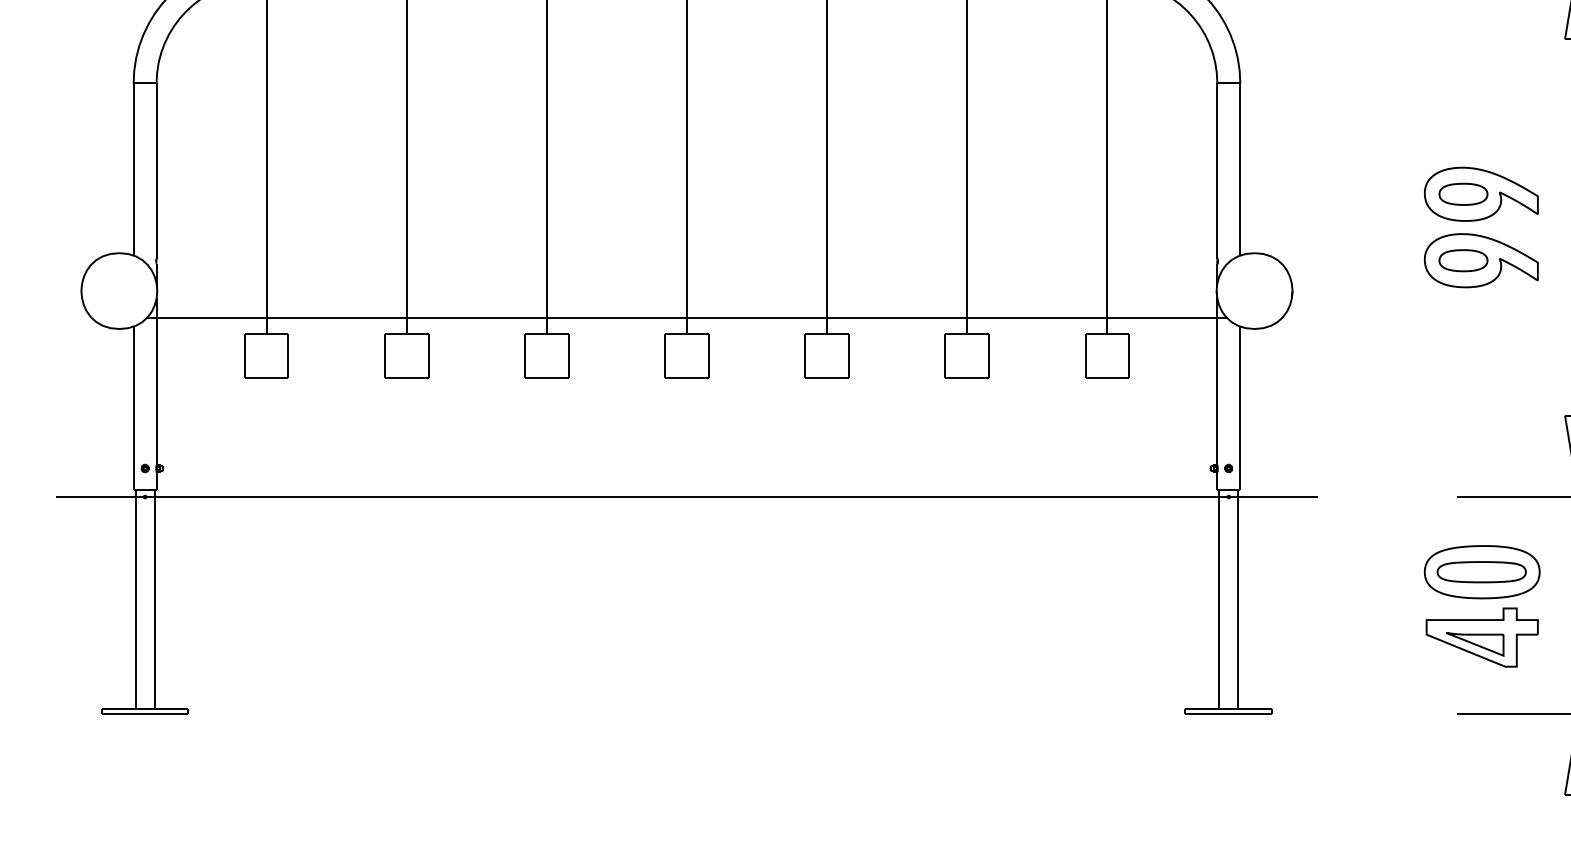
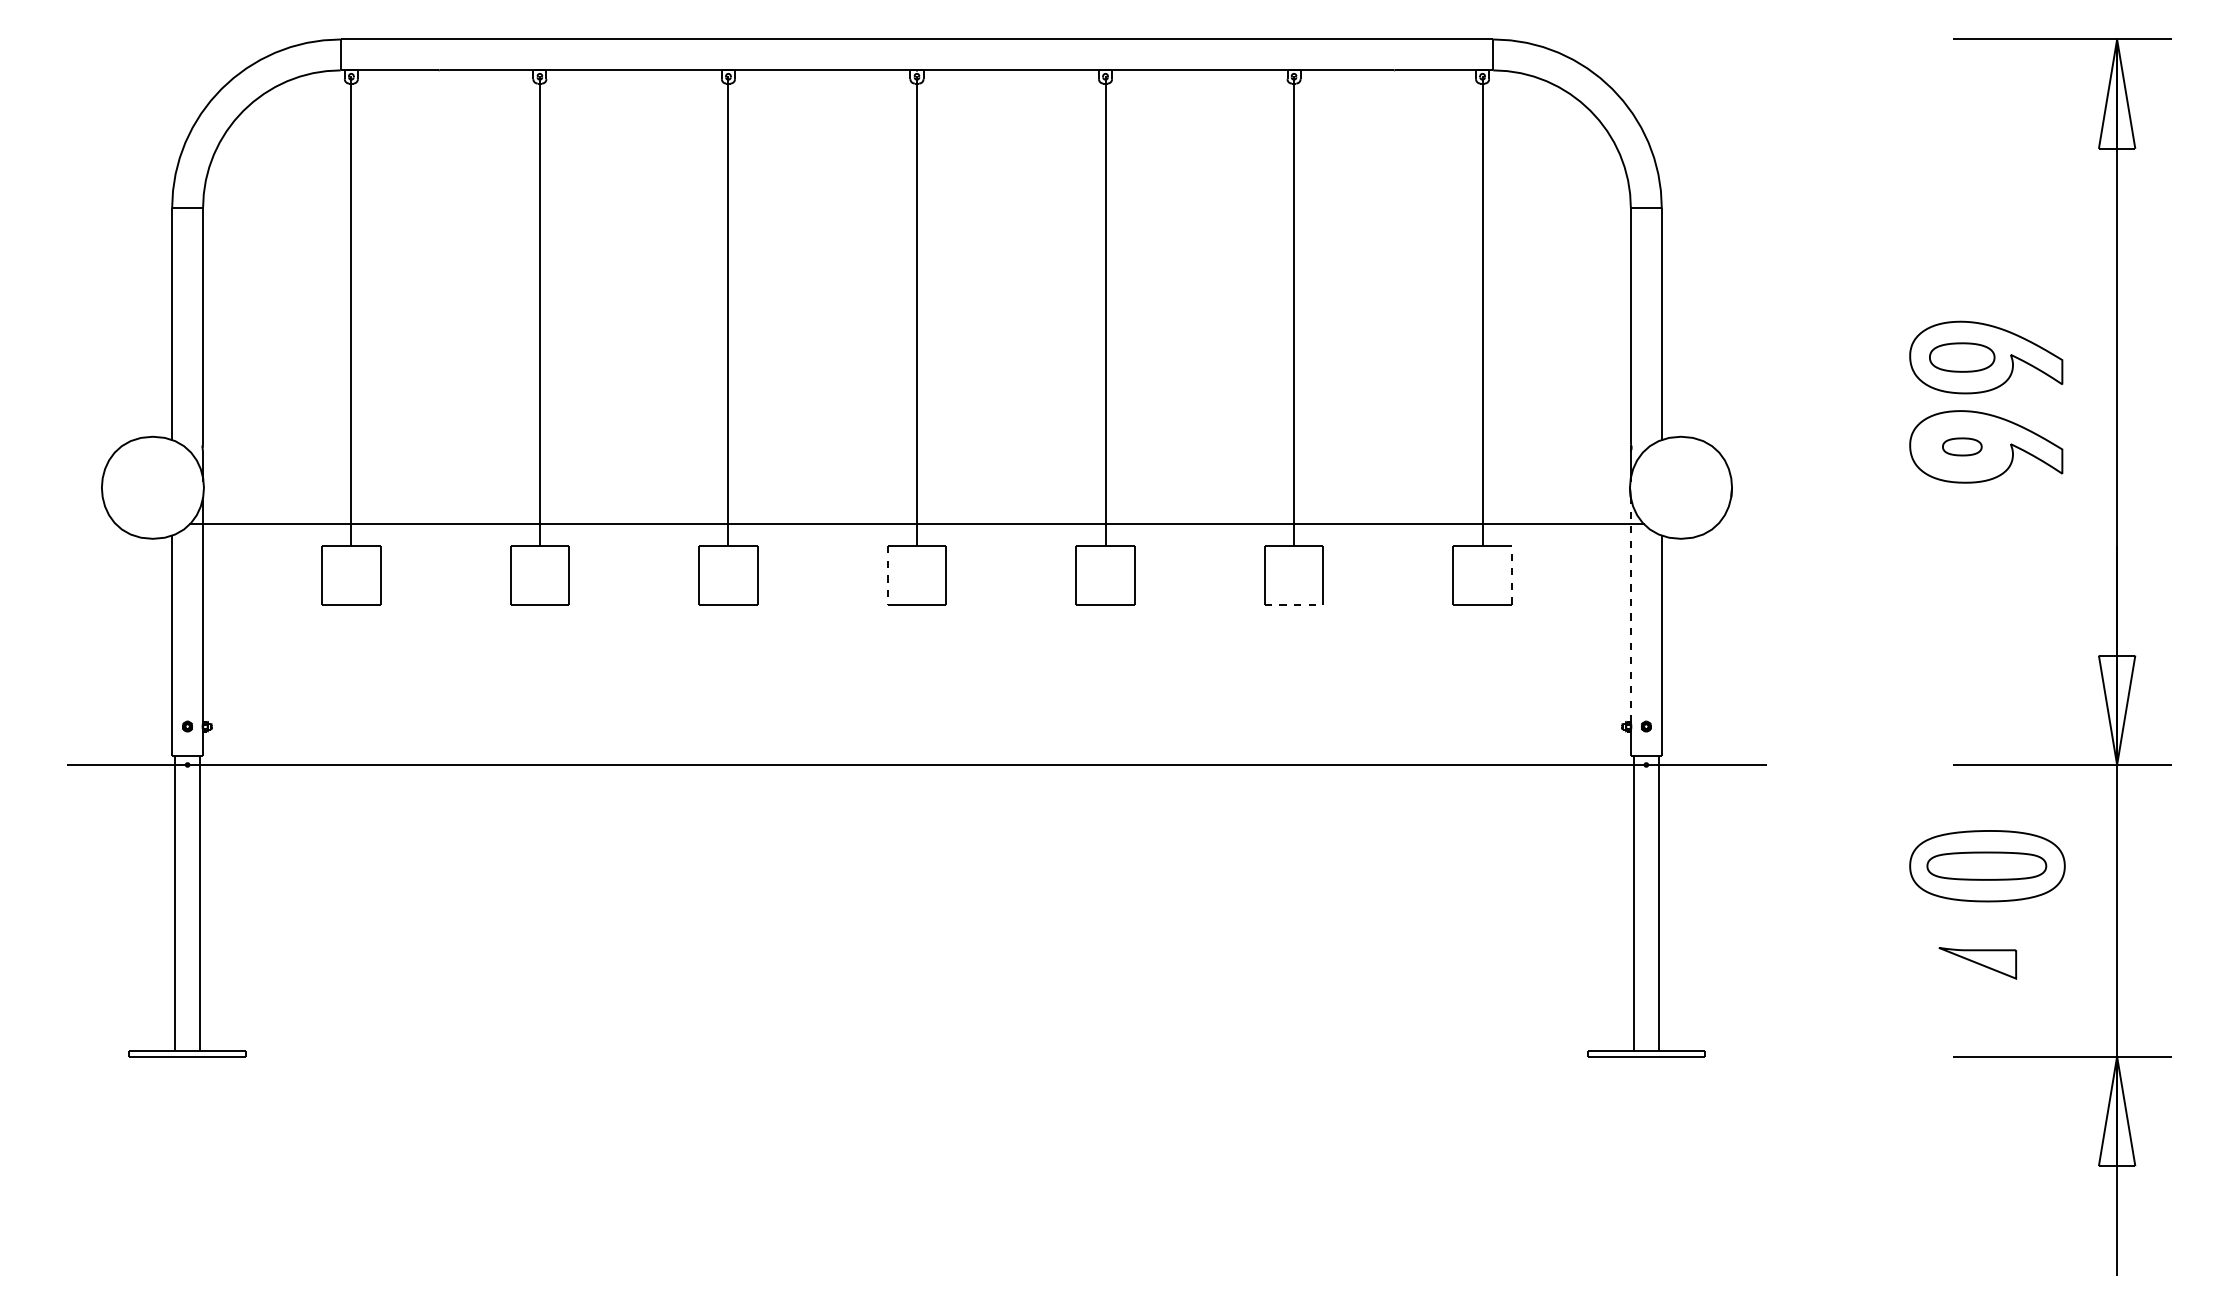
part: (1463, 260) -> (1962, 446), size x0.6
line: (1128, 355) -> (1511, 574), solid -> dashed
line: (665, 356) -> (887, 575), solid -> dashed
line: (967, 377) -> (1294, 604), solid -> dashed
line: (1217, 382) -> (1630, 610), solid -> dashed
part: (1482, 637) -> (1987, 954), removed

